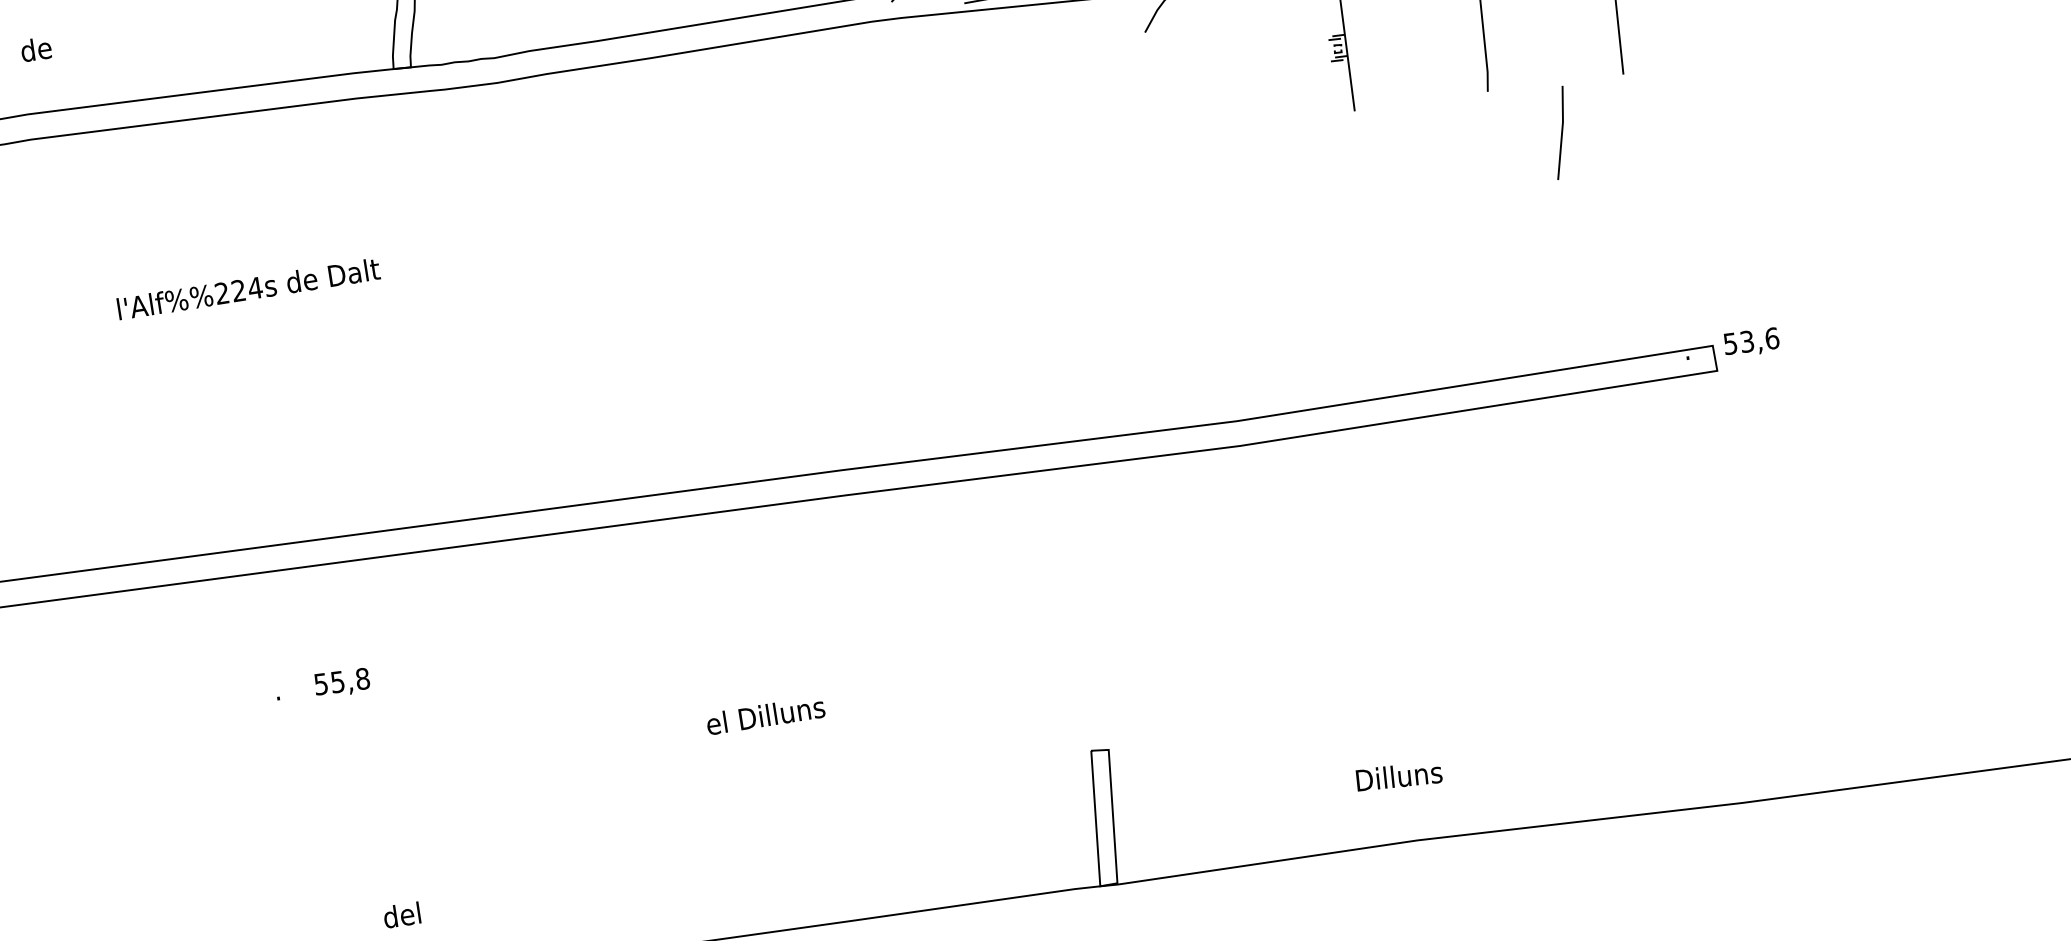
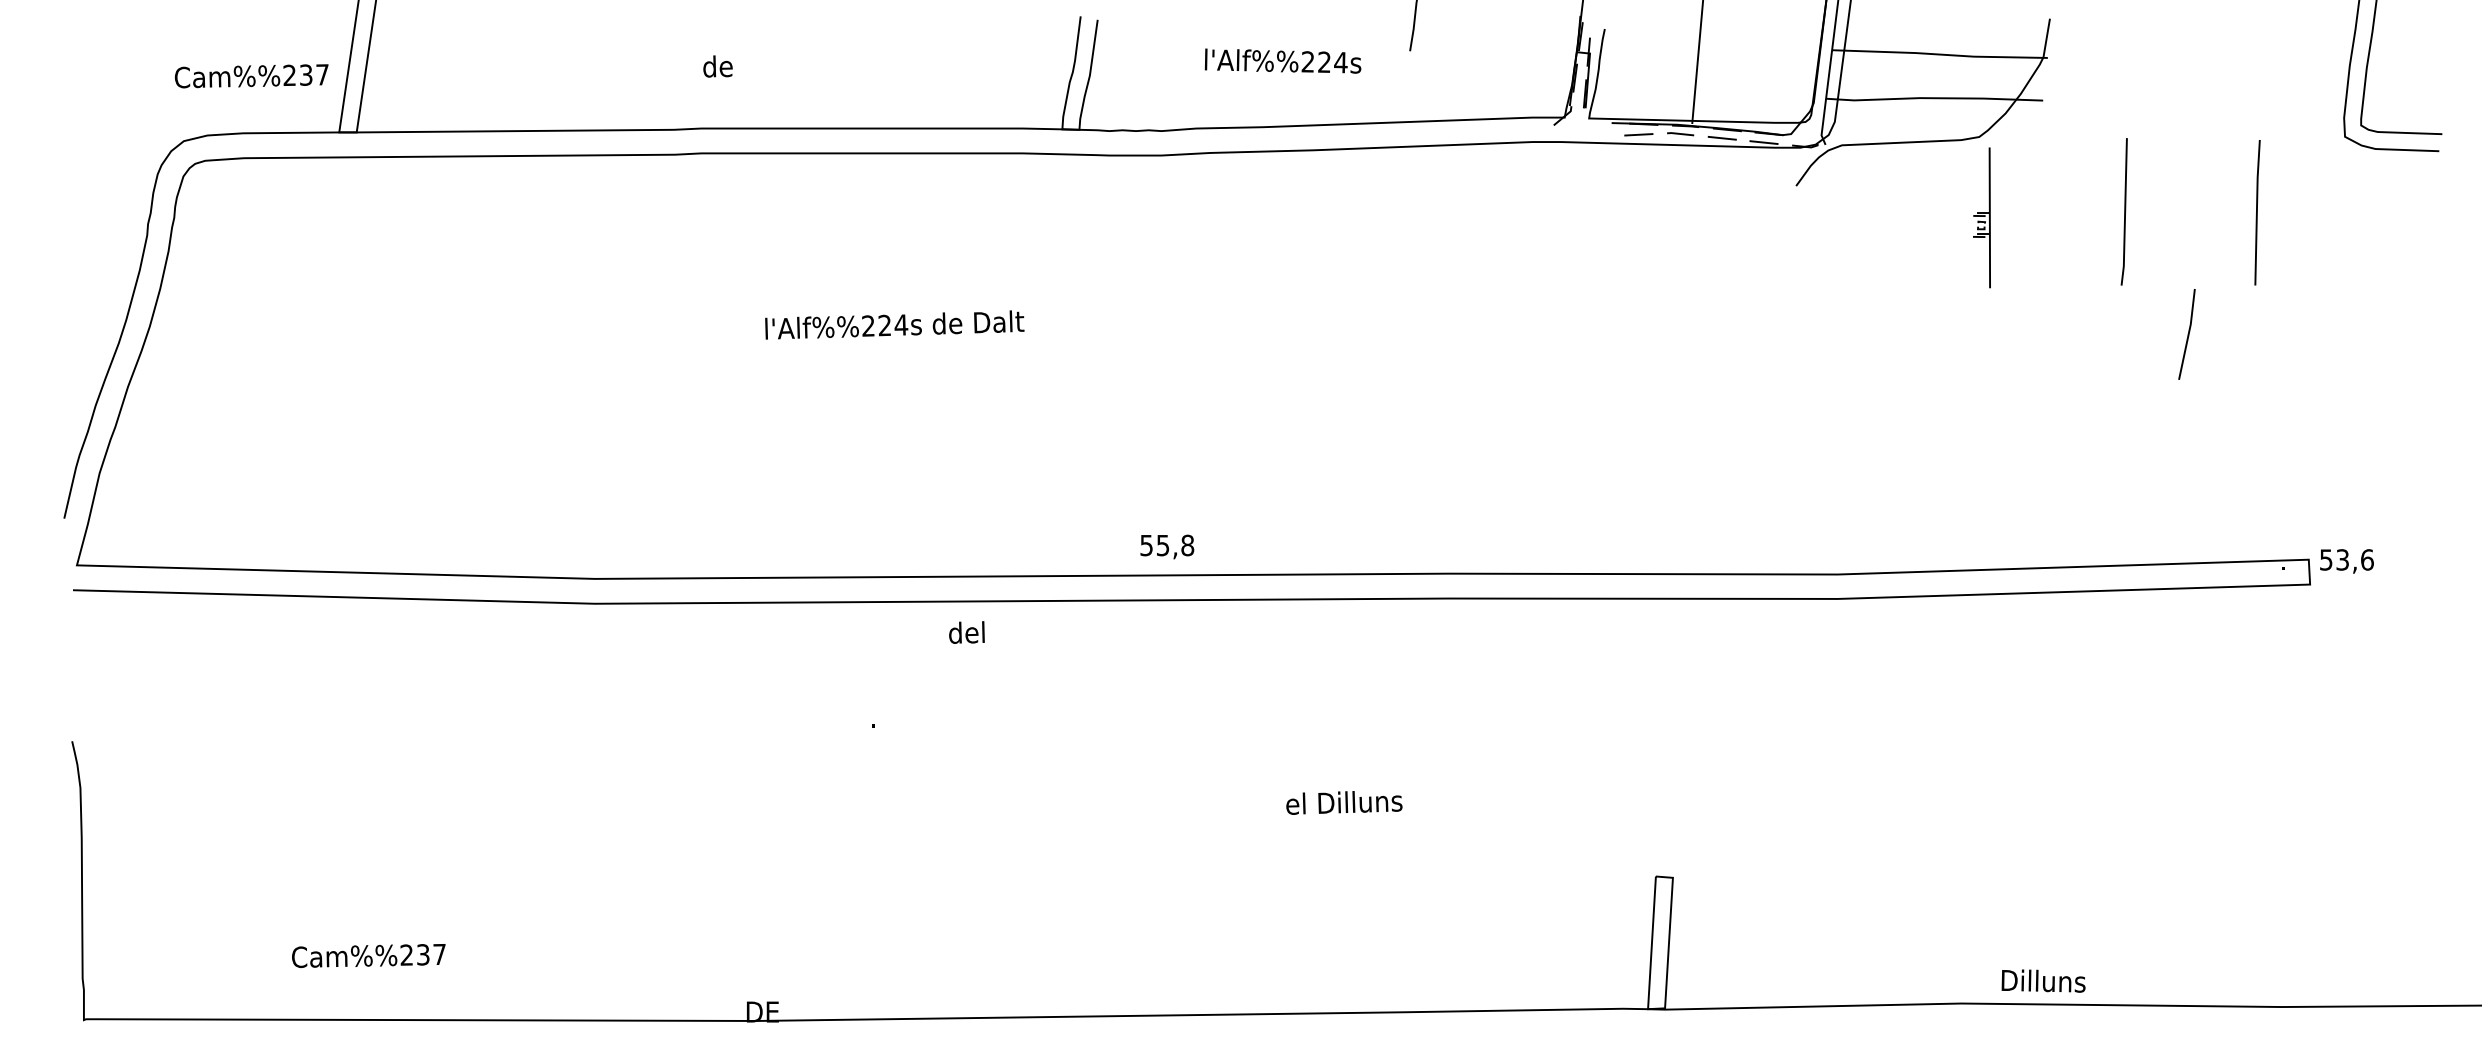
text: (342, 682) -> (1167, 546), moved
text: (1398, 775) -> (2043, 980), moved
text: (401, 915) -> (966, 632), moved

